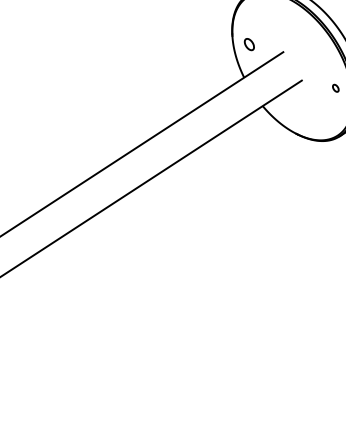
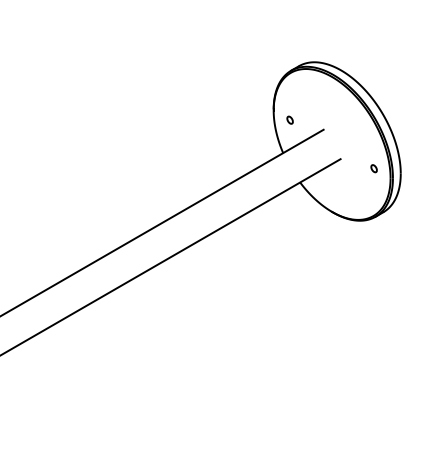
part: (248, 43) -> (289, 119), size x0.62

